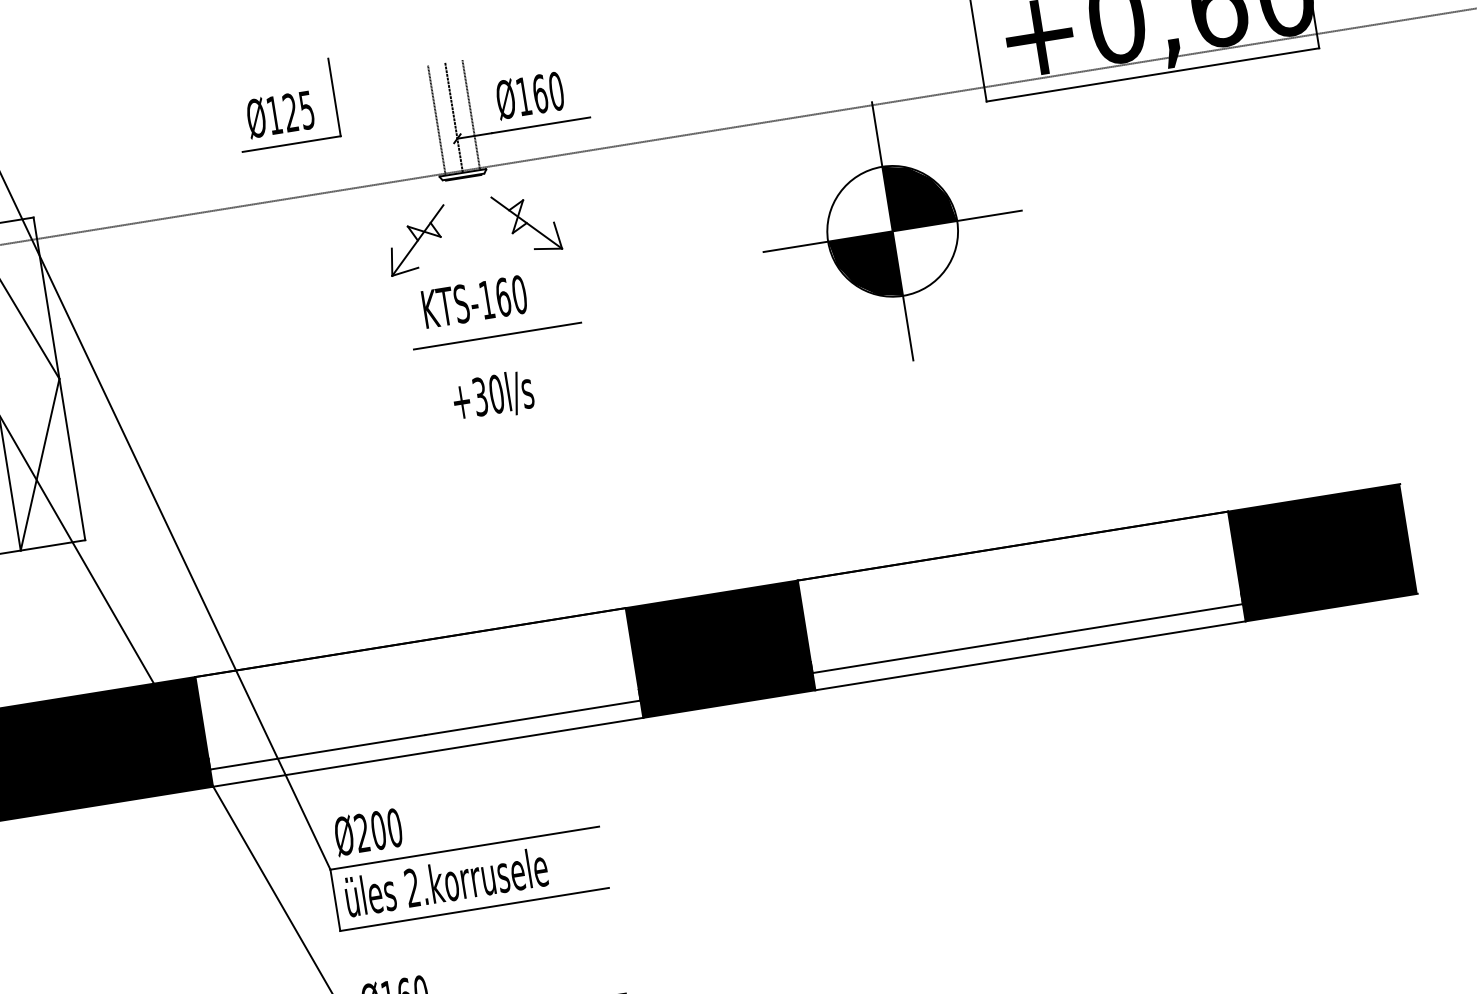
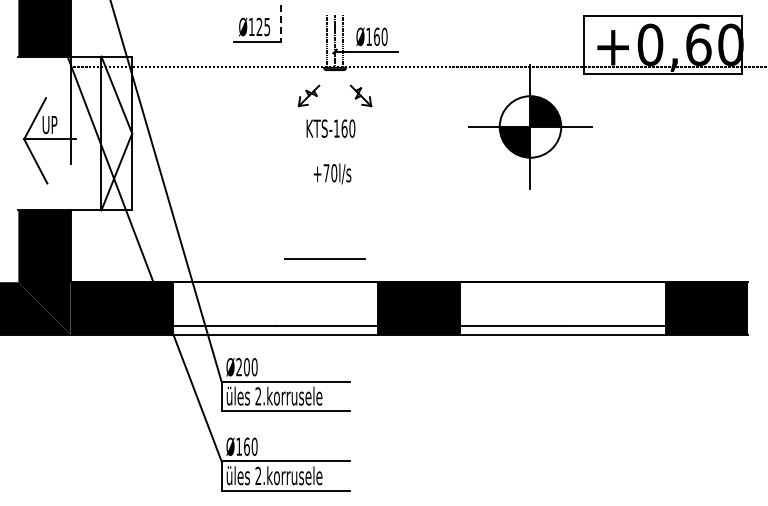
line: (335, 97) -> (281, 23), solid -> dashed
part: (525, 222) -> (360, 95), size x0.7
part: (416, 239) -> (308, 95), size x0.7
line: (496, 334) -> (324, 258), moved
text: (480, 397) -> (326, 173), +30l/s -> +70l/s

